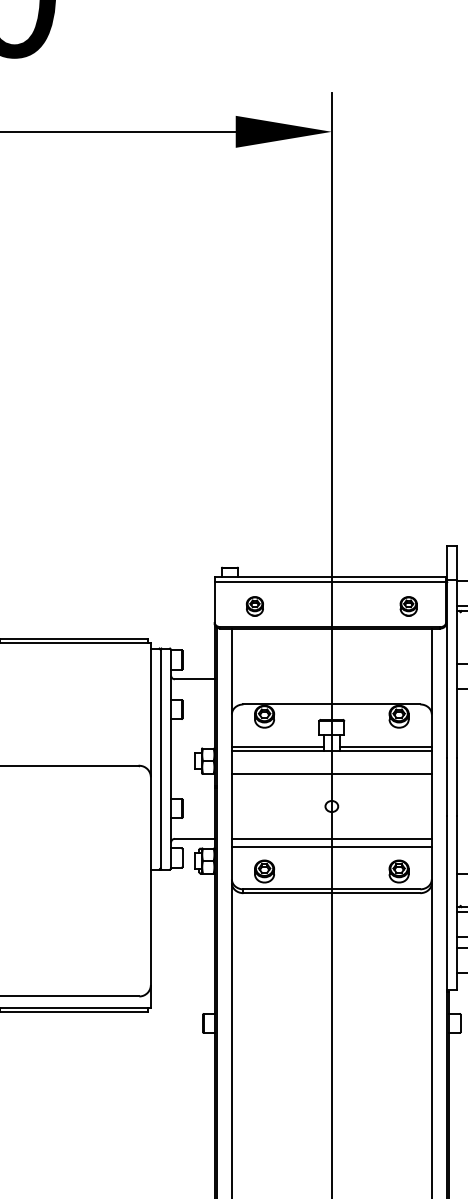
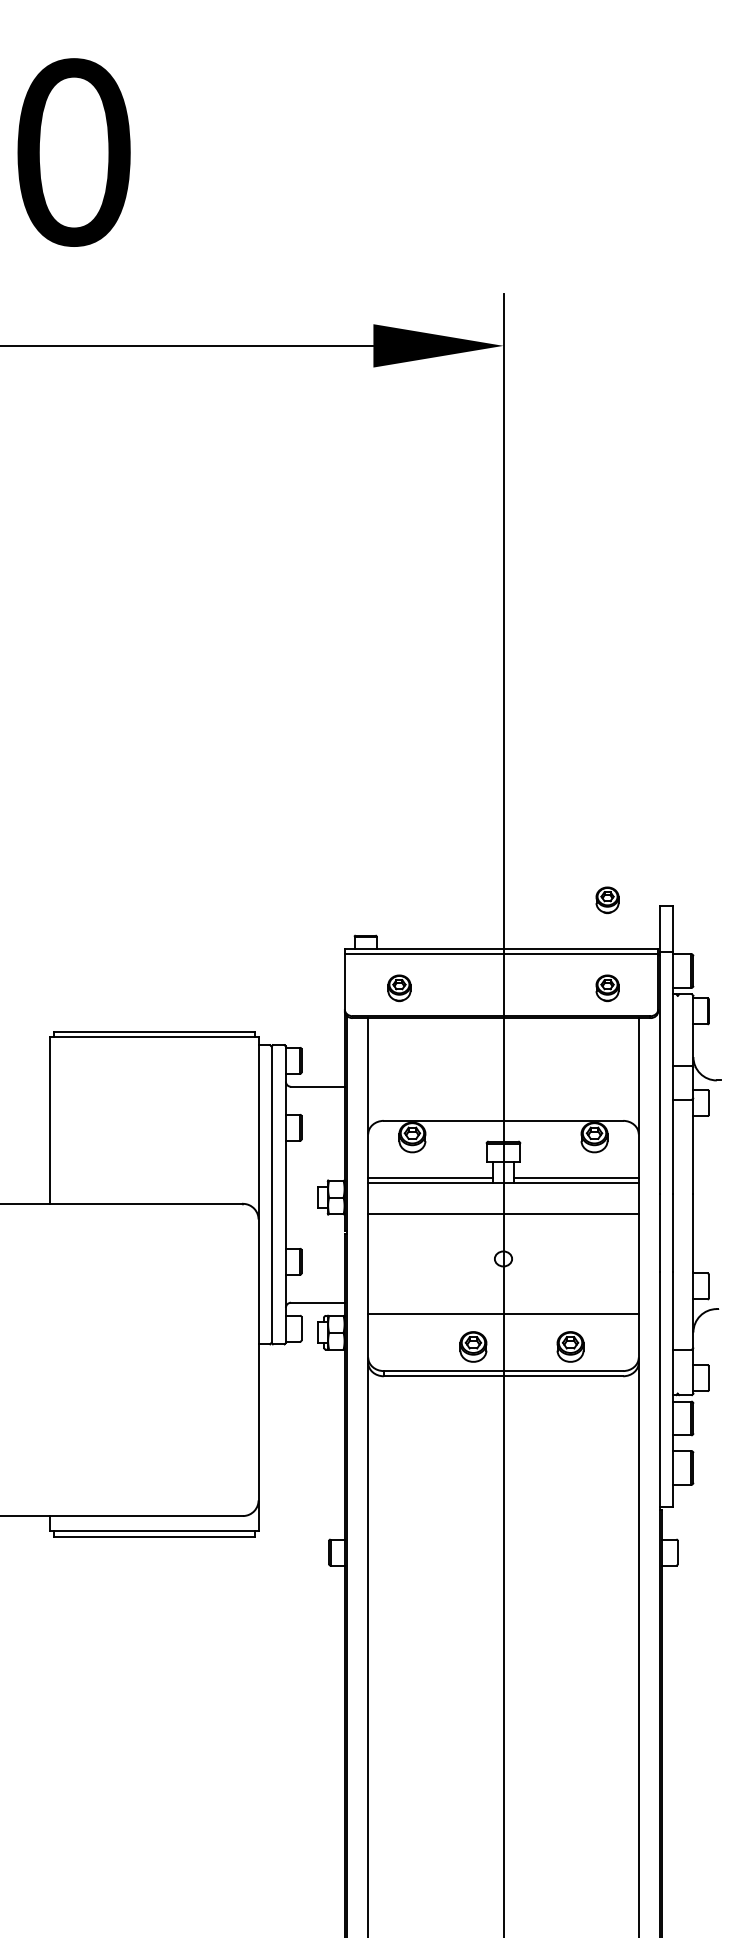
part: (408, 541) -> (607, 900), added
line: (331, 839) -> (503, 1303), removed
part: (264, 871) -> (473, 1346), moved
part: (399, 871) -> (570, 1346), moved

